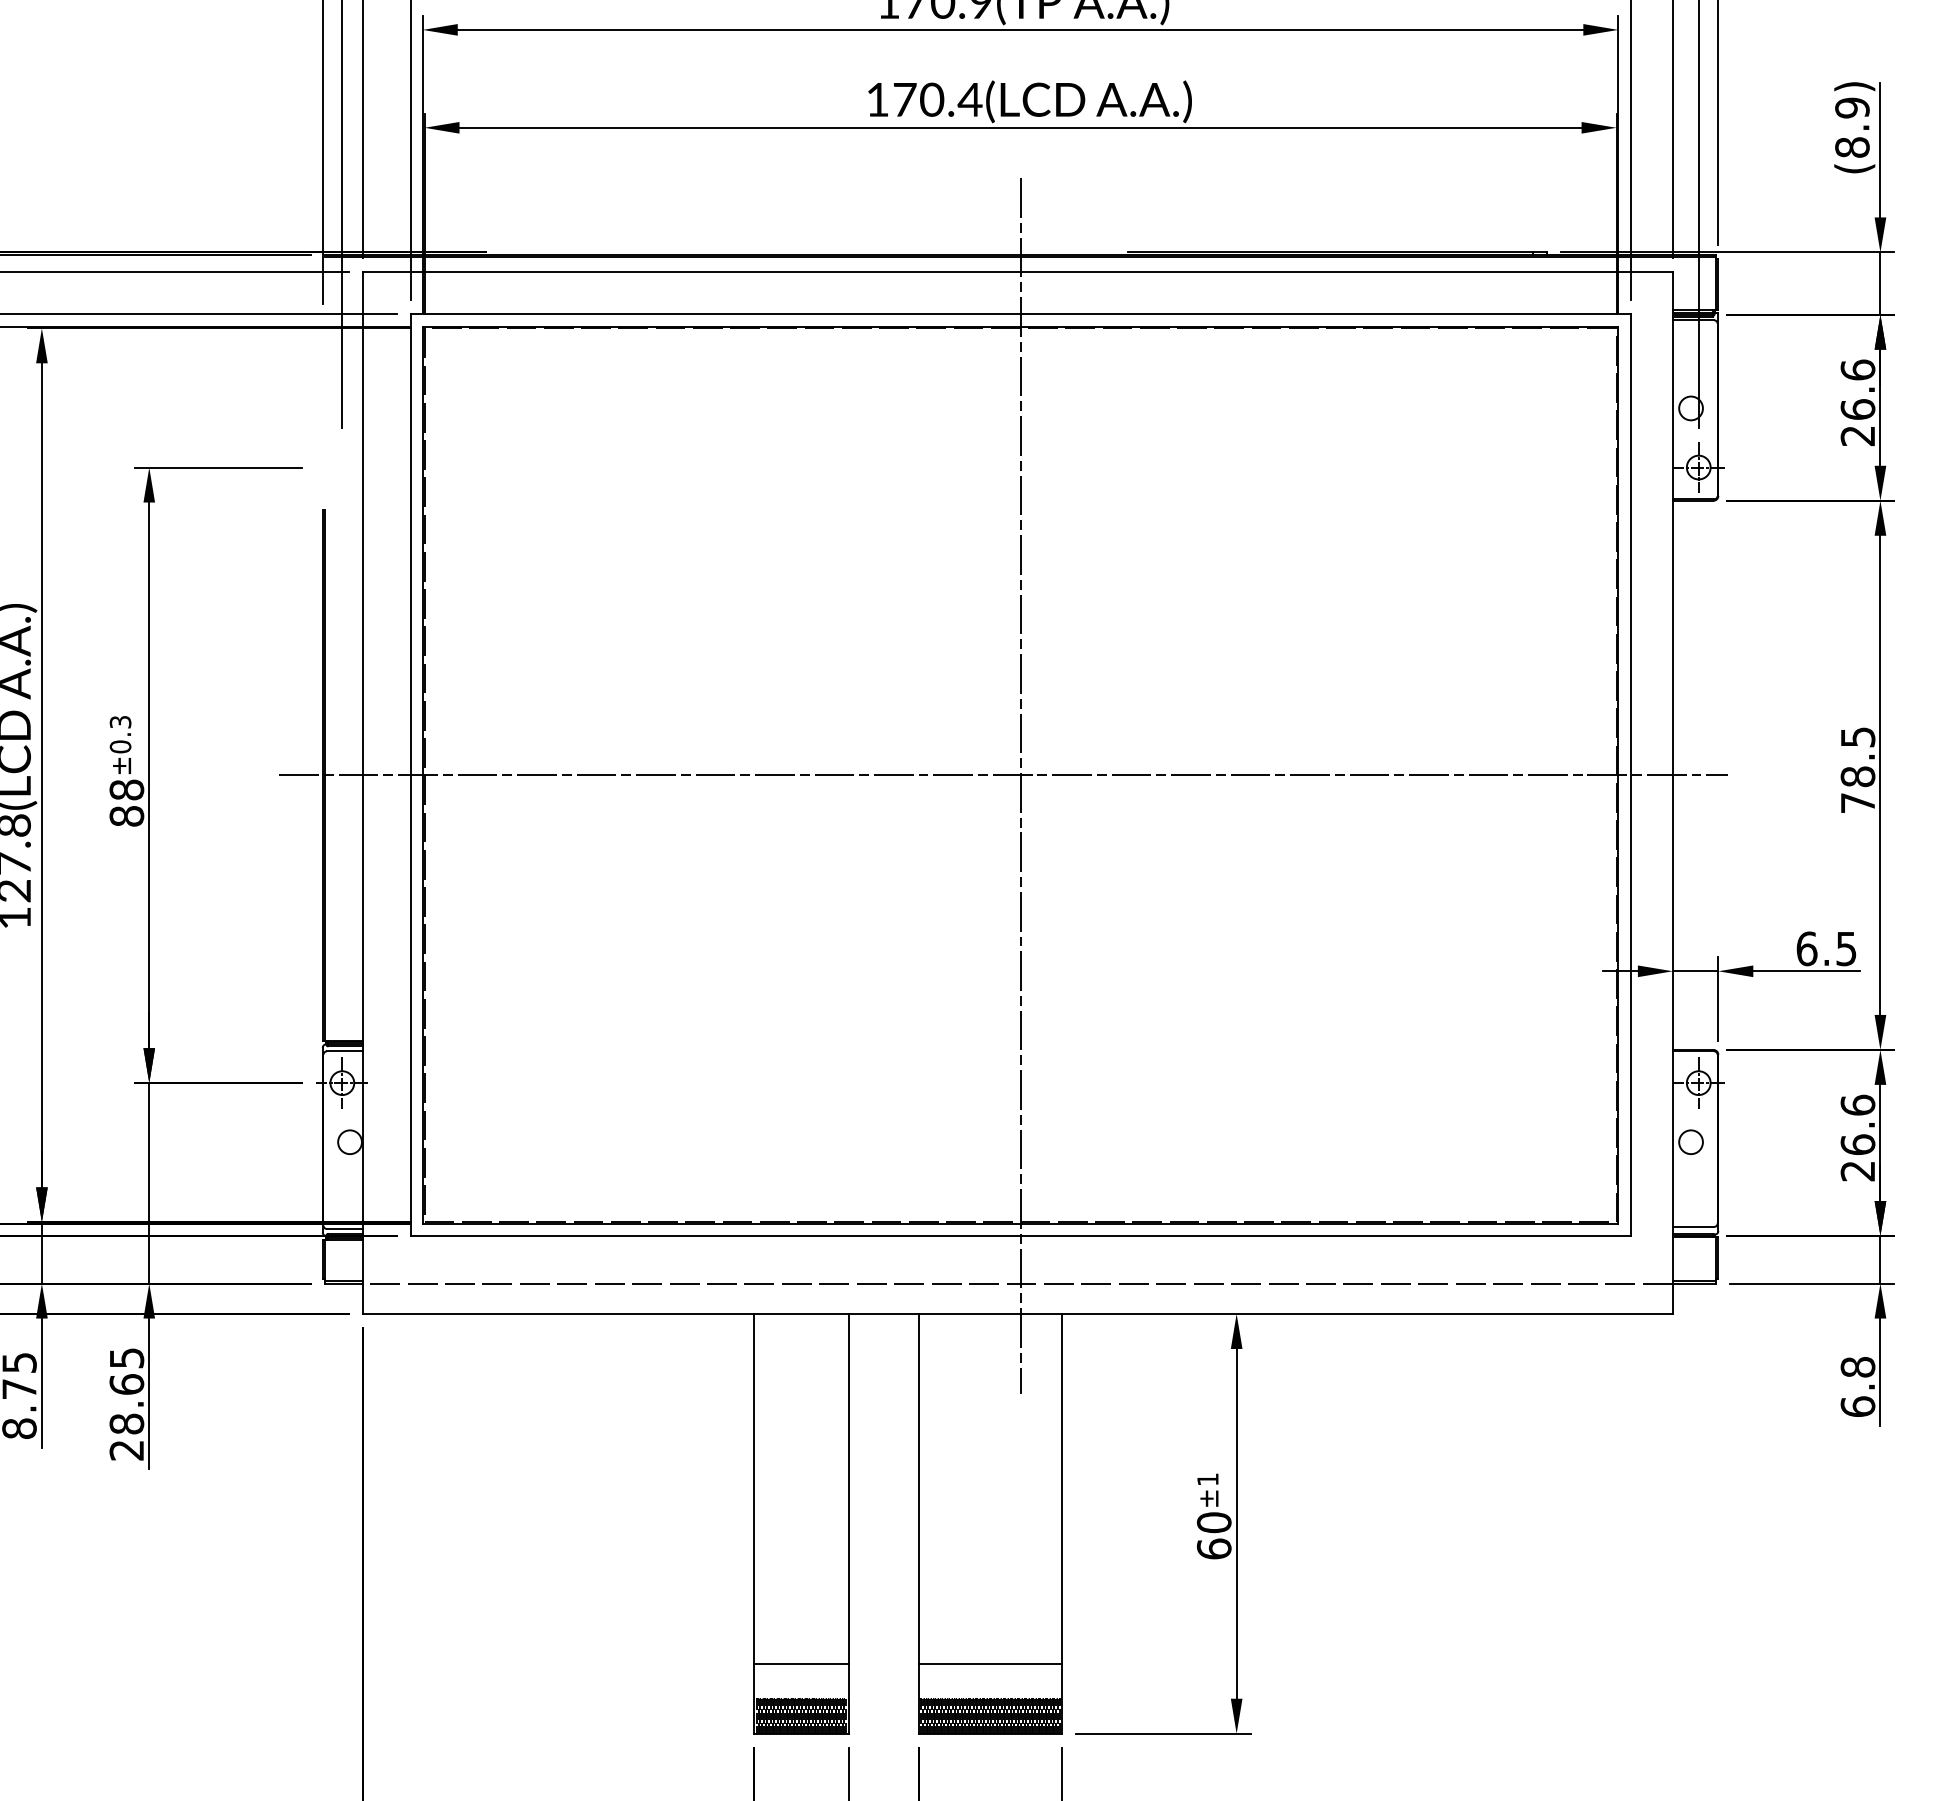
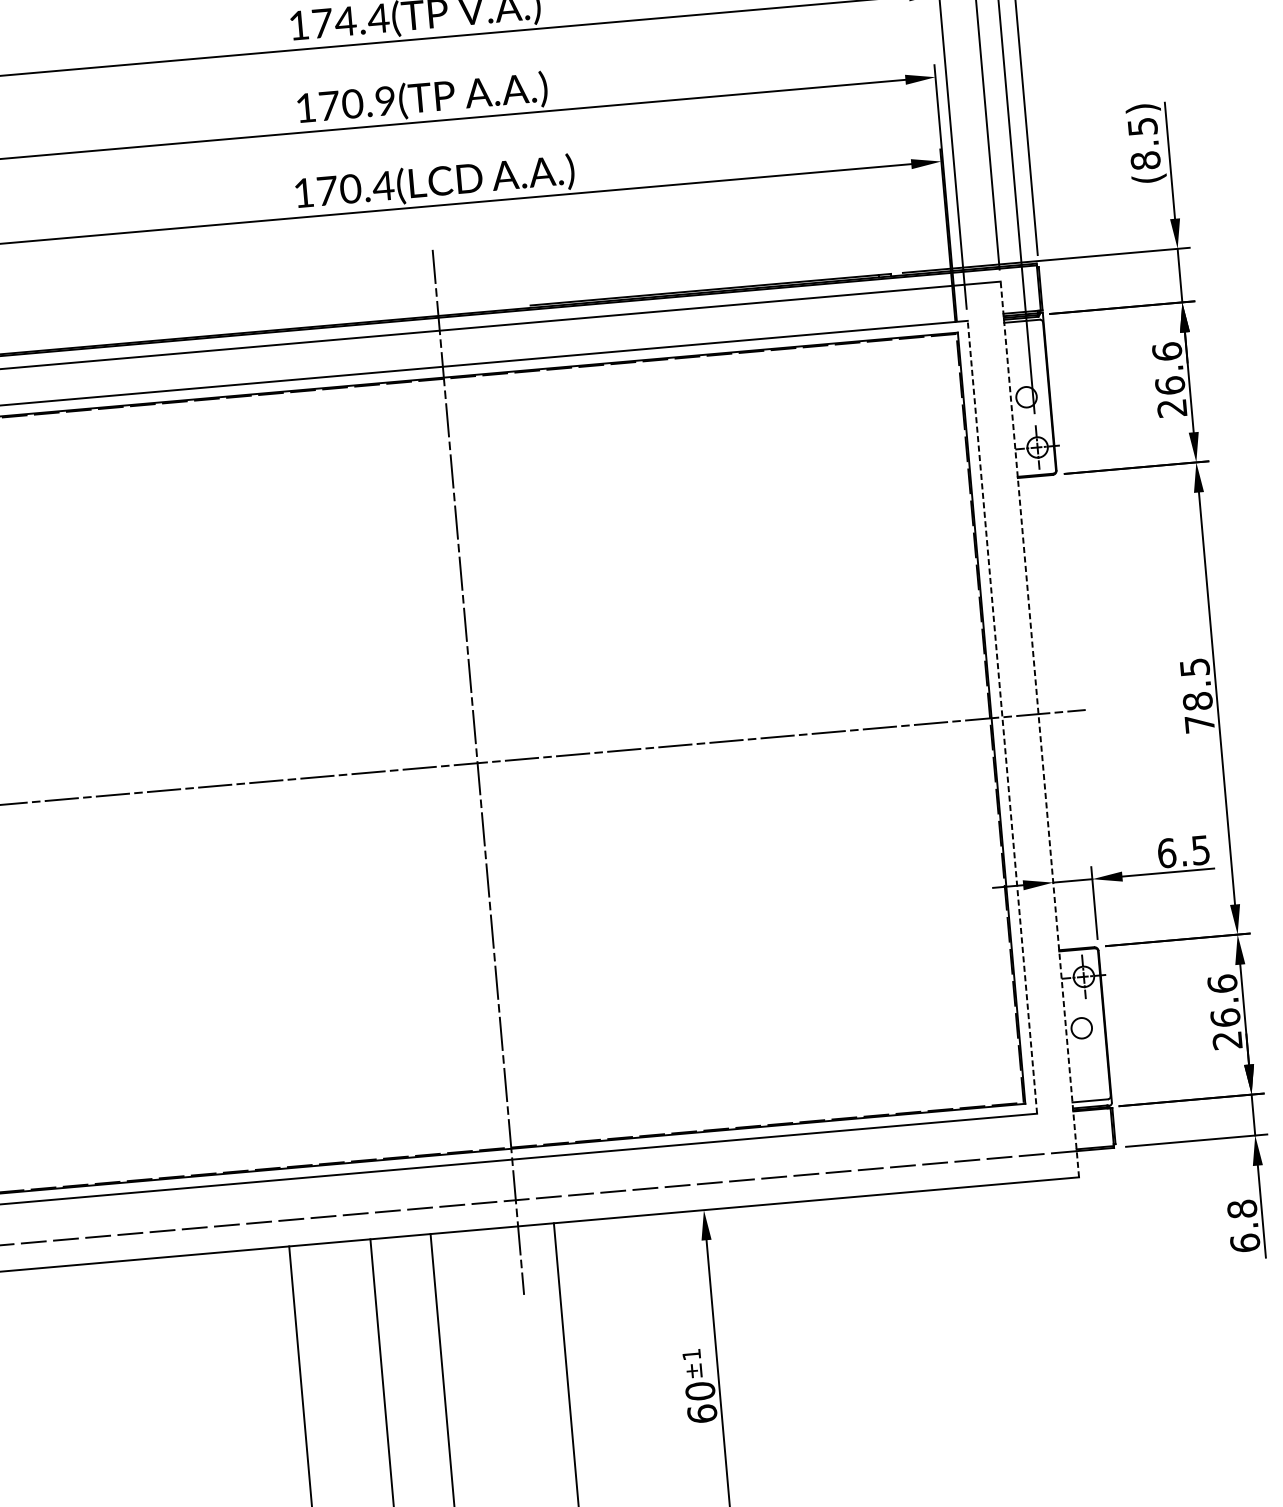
text: (1852, 107) -> (1142, 126), (8.9) -> (8.5)
line: (1630, 775) -> (1002, 717), solid -> dashed
line: (1672, 793) -> (1039, 729), solid -> dashed

